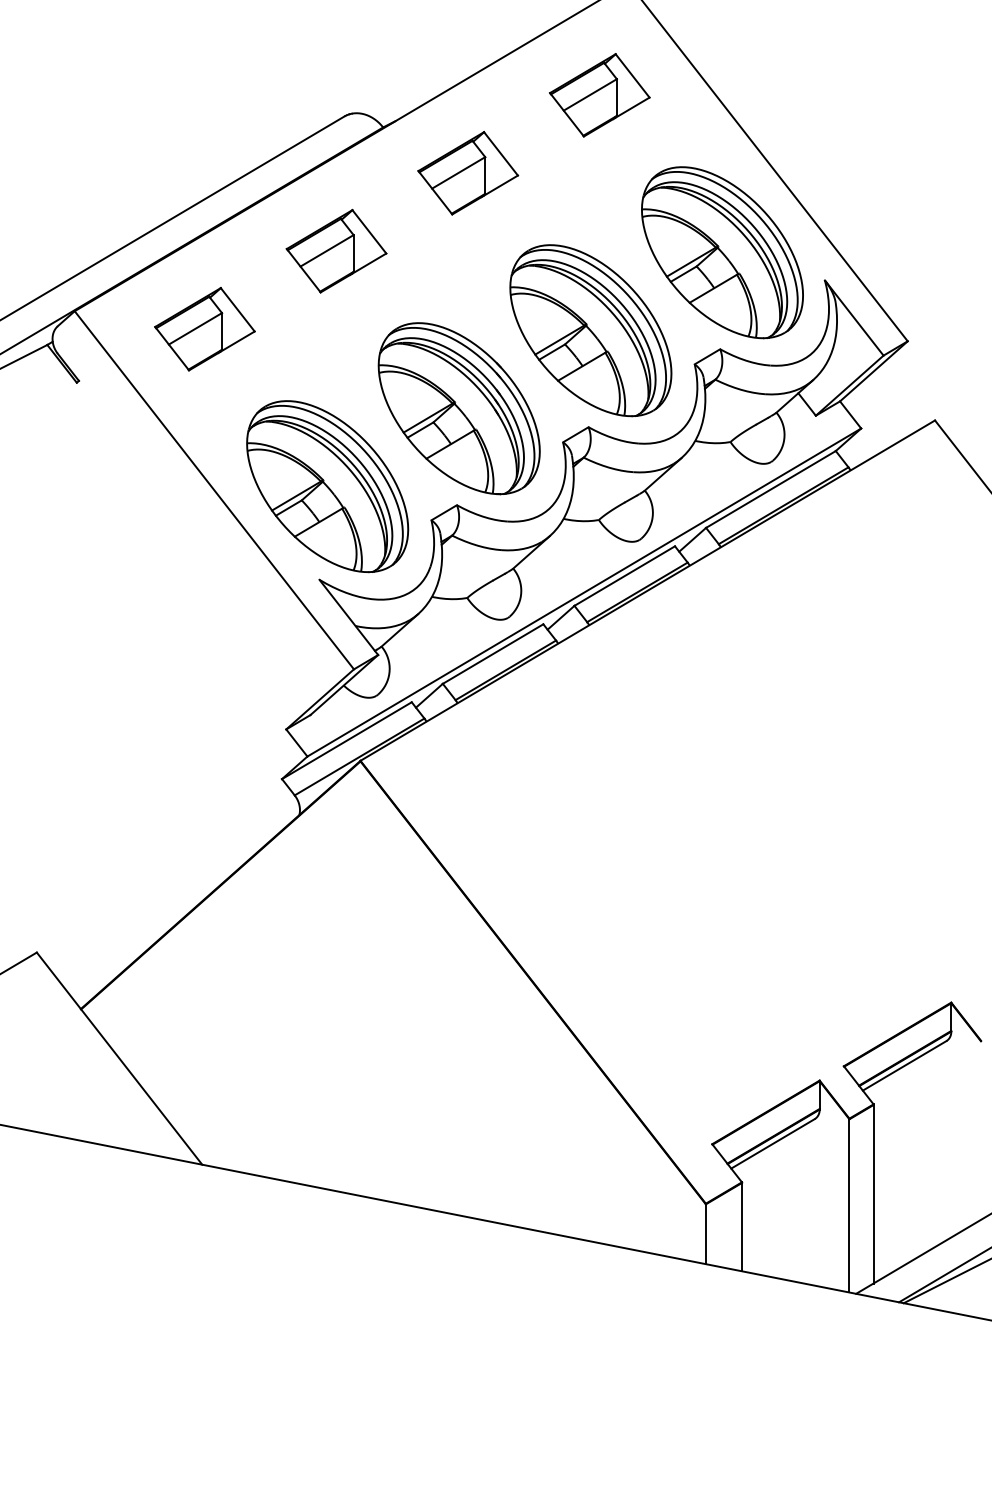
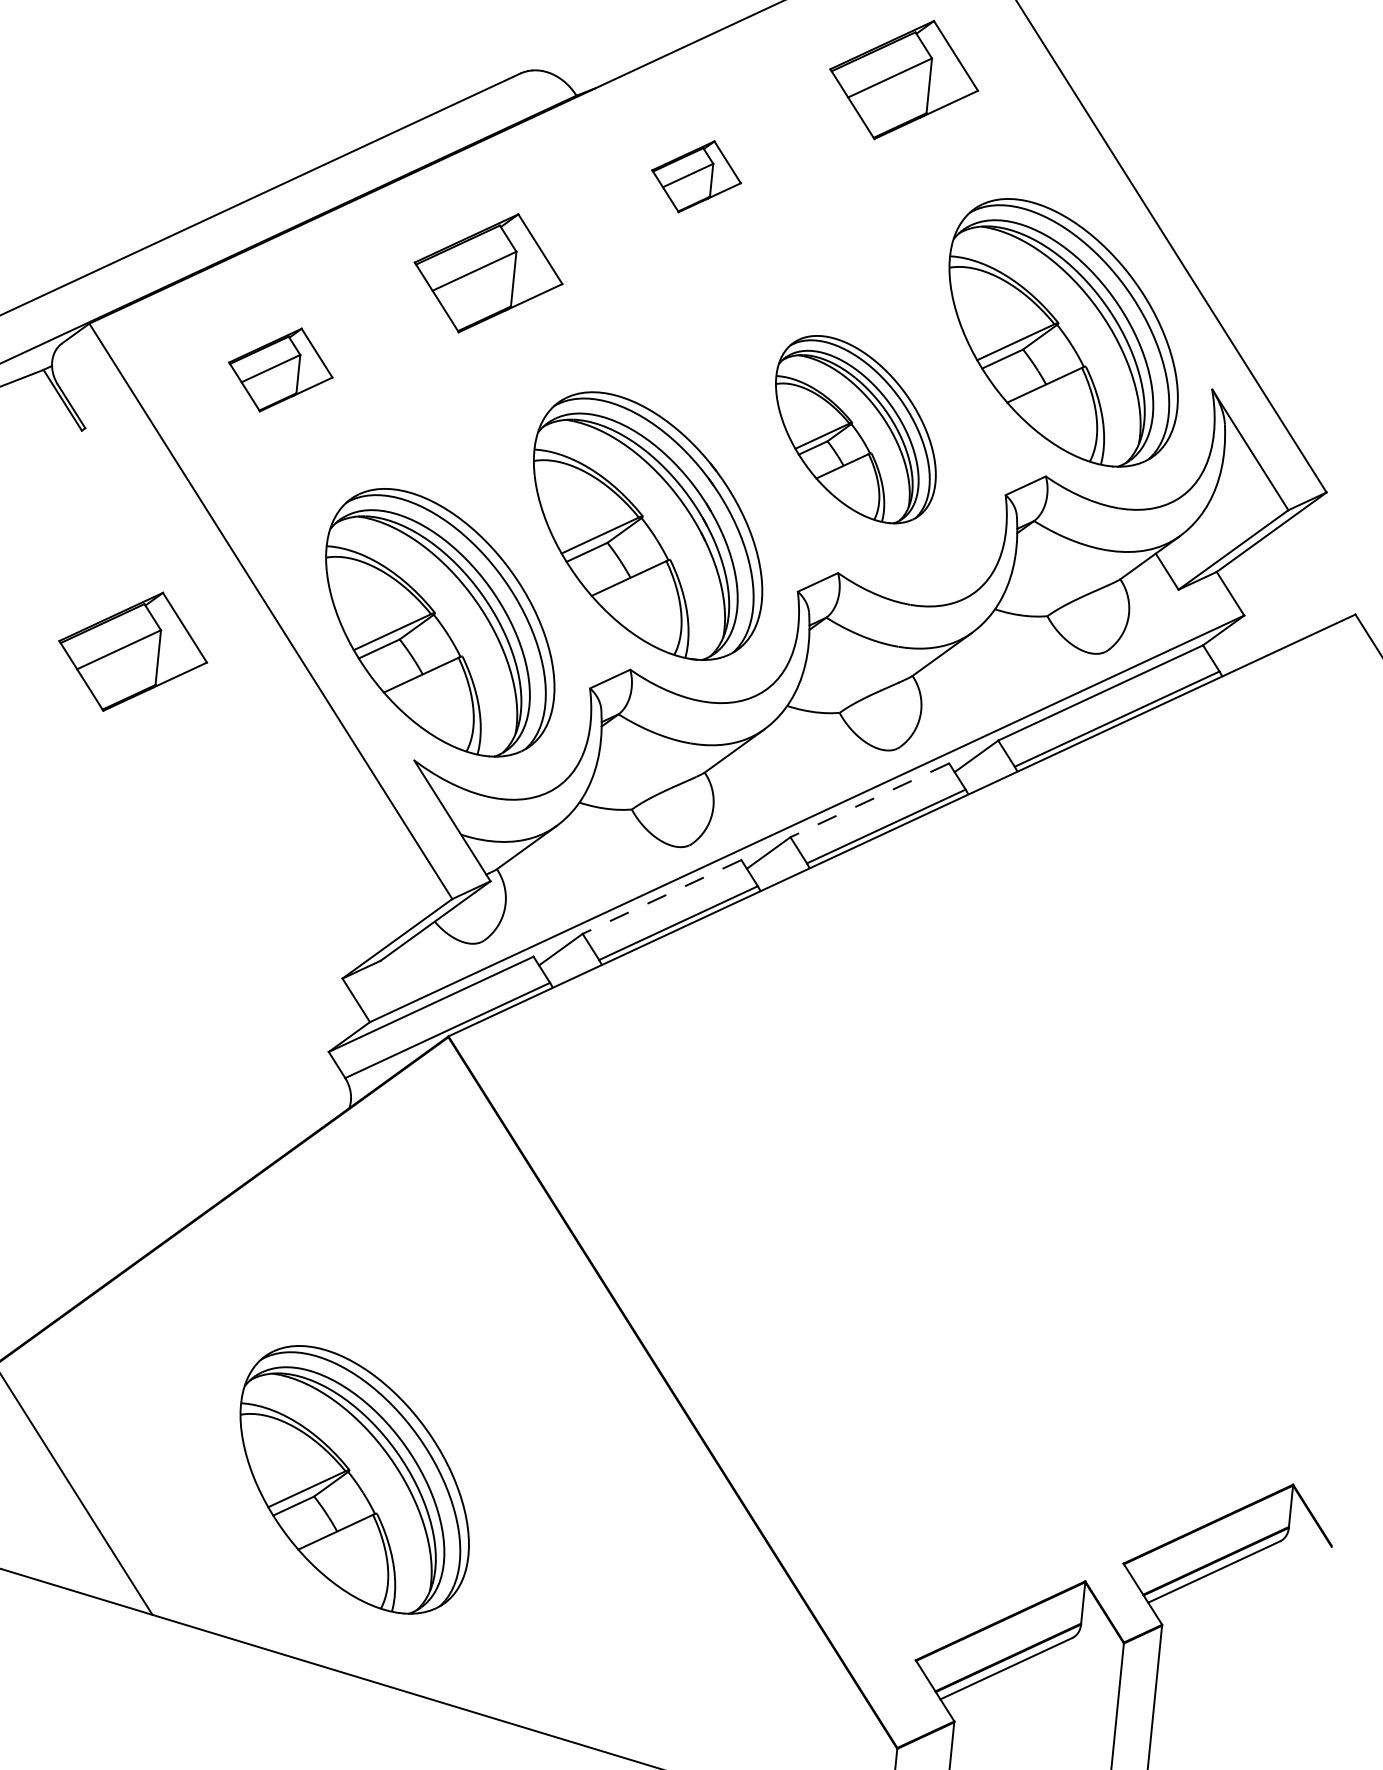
part: (468, 173) -> (696, 176), size x0.6
part: (204, 329) -> (280, 370), size x0.7
part: (590, 330) -> (855, 429), size x0.7
part: (125, 525) -> (133, 650), added
line: (624, 576) -> (869, 800), solid -> dashed
line: (492, 654) -> (661, 897), solid -> dashed
part: (327, 1061) -> (354, 1479), added

